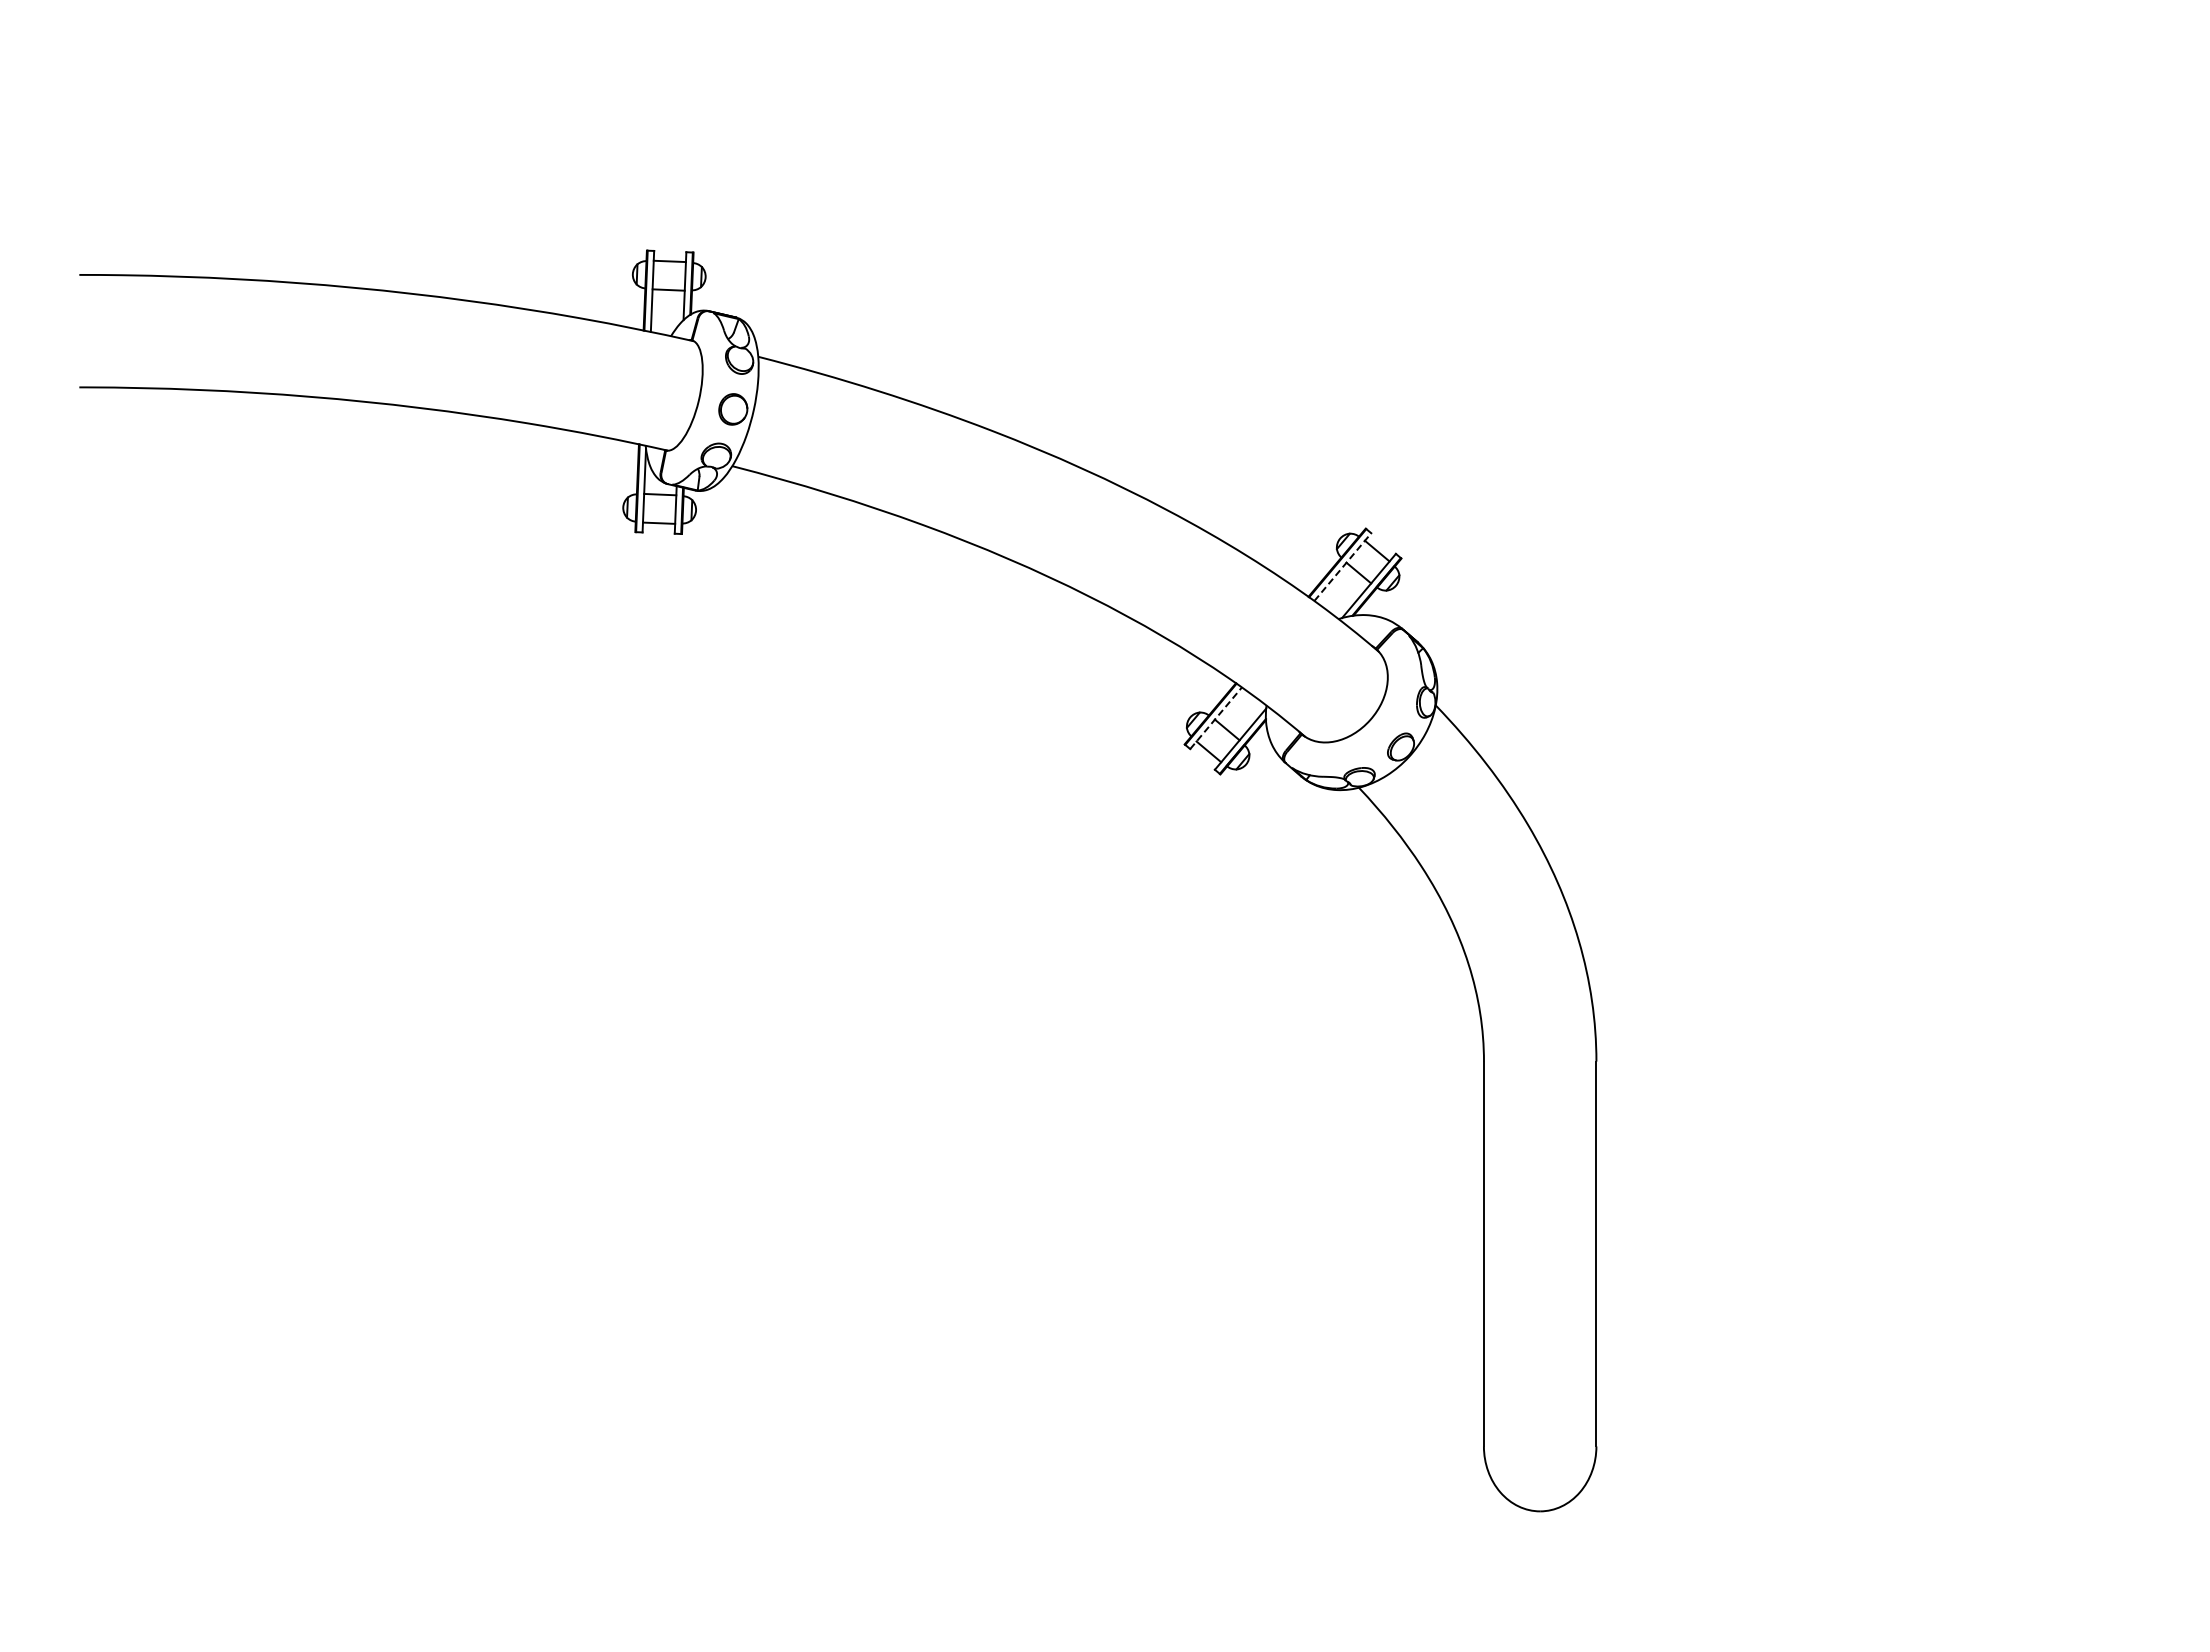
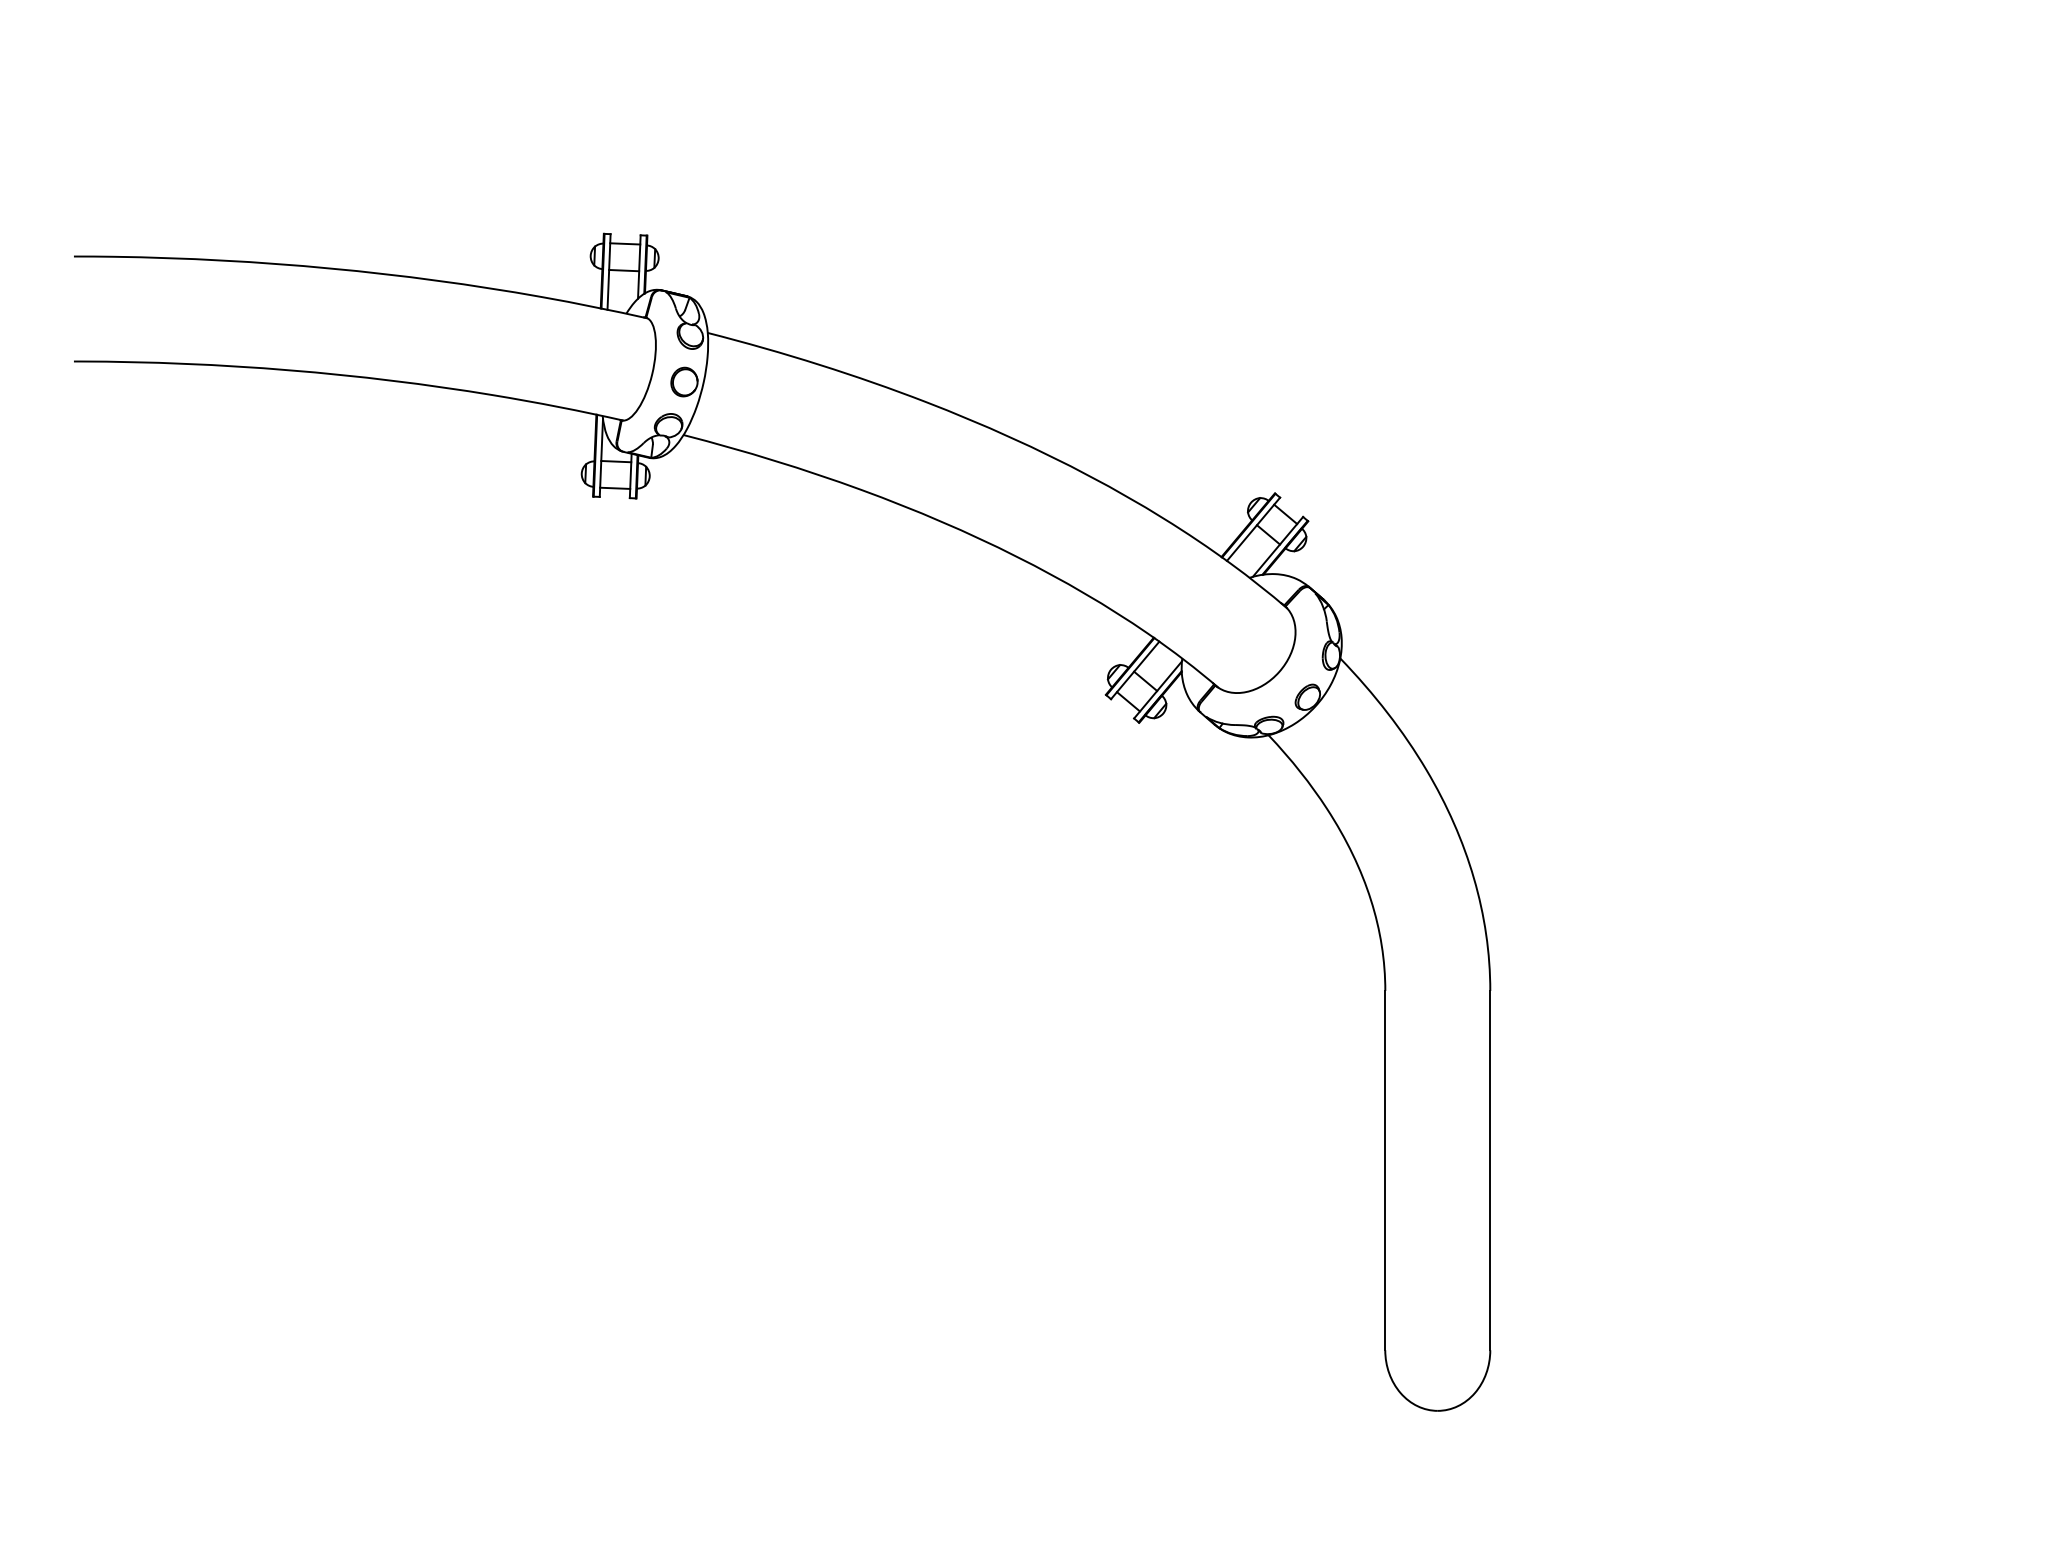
line: (1343, 566) -> (1254, 528), dashed -> solid
line: (1216, 717) -> (1135, 669), dashed -> solid

